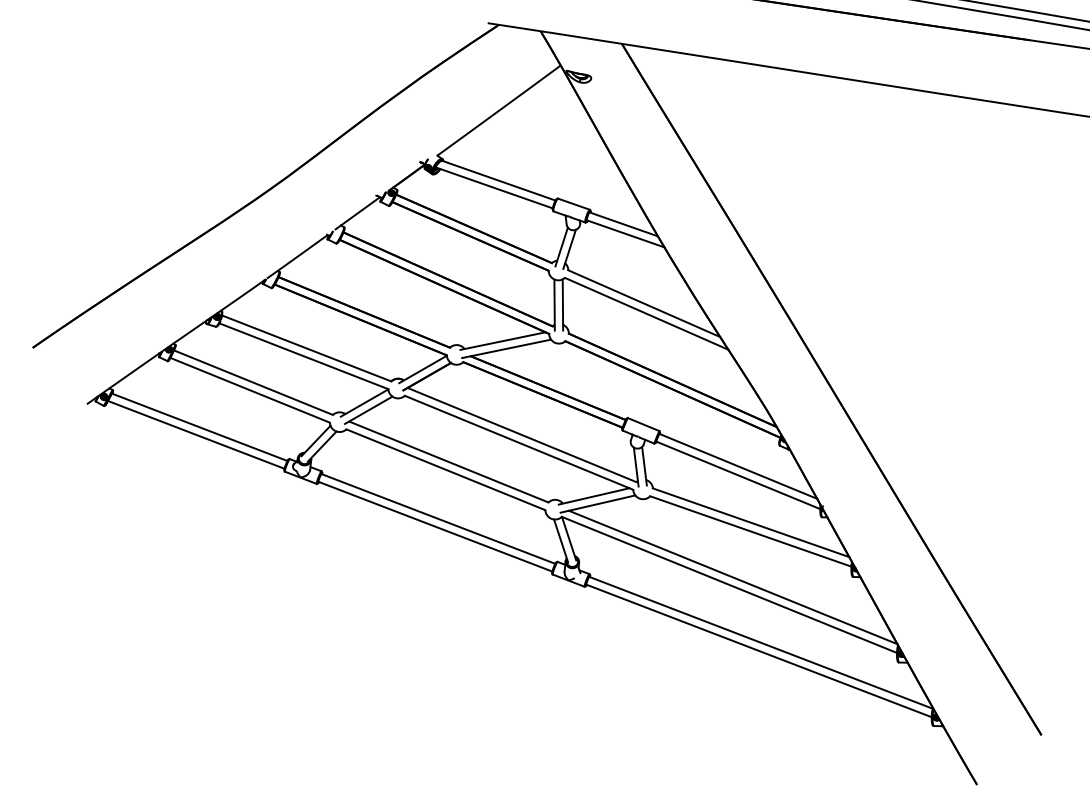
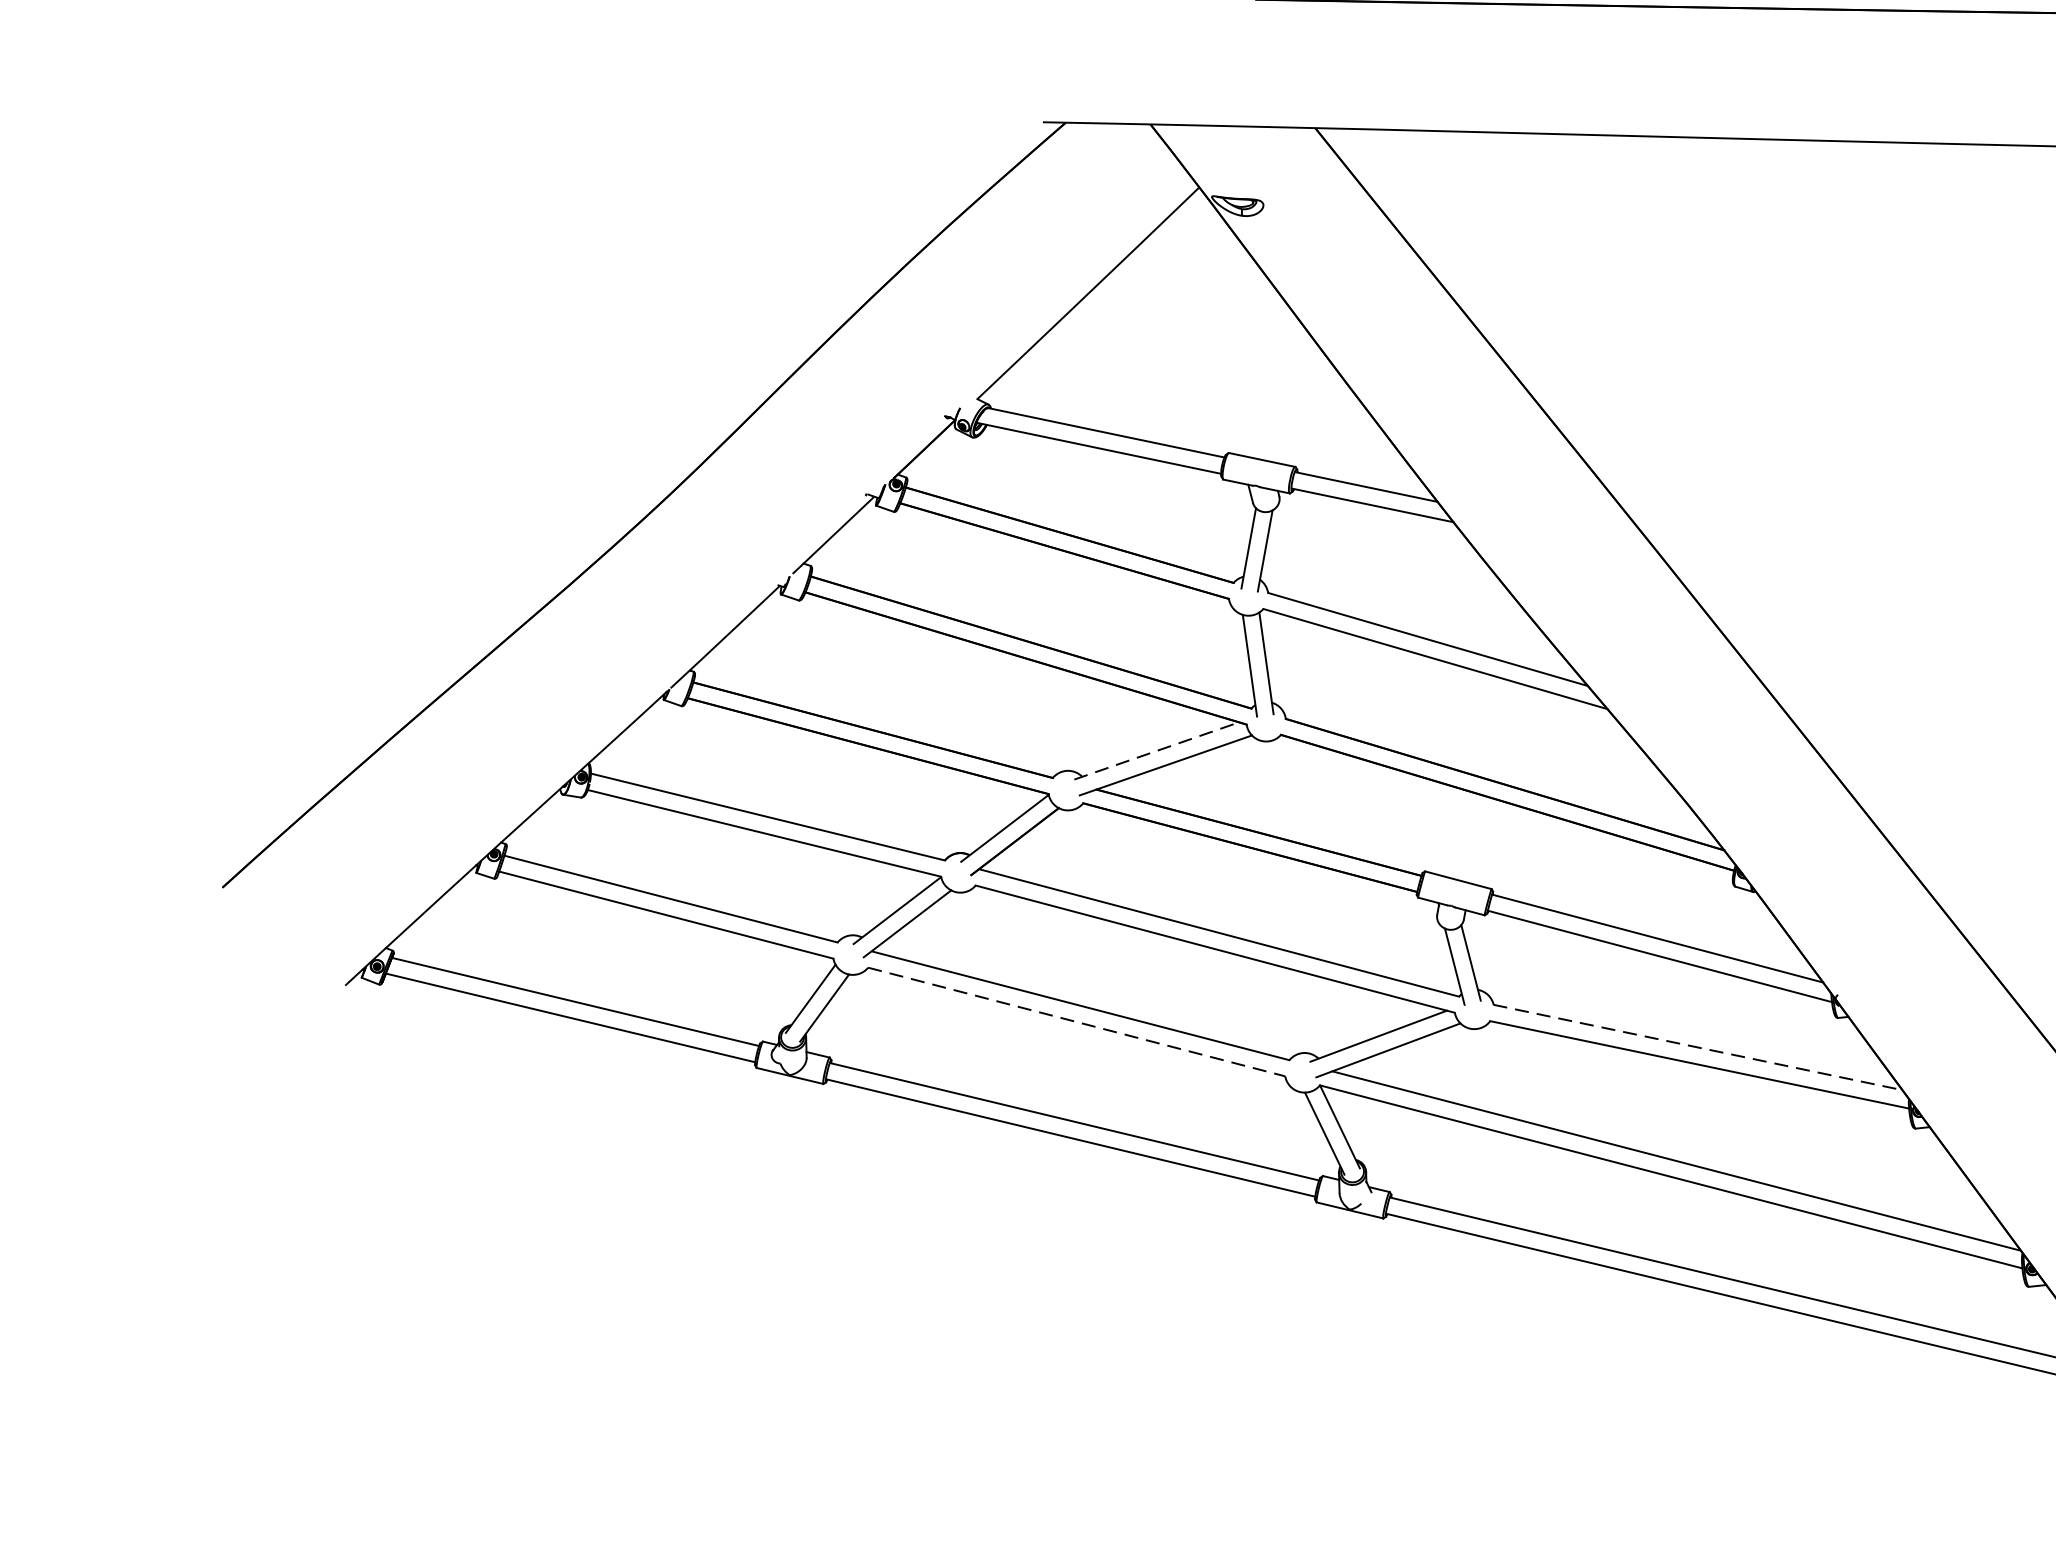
line: (503, 341) -> (1157, 751), solid -> dashed
line: (446, 469) -> (1077, 1021), solid -> dashed
line: (751, 522) -> (1698, 1046), solid -> dashed

